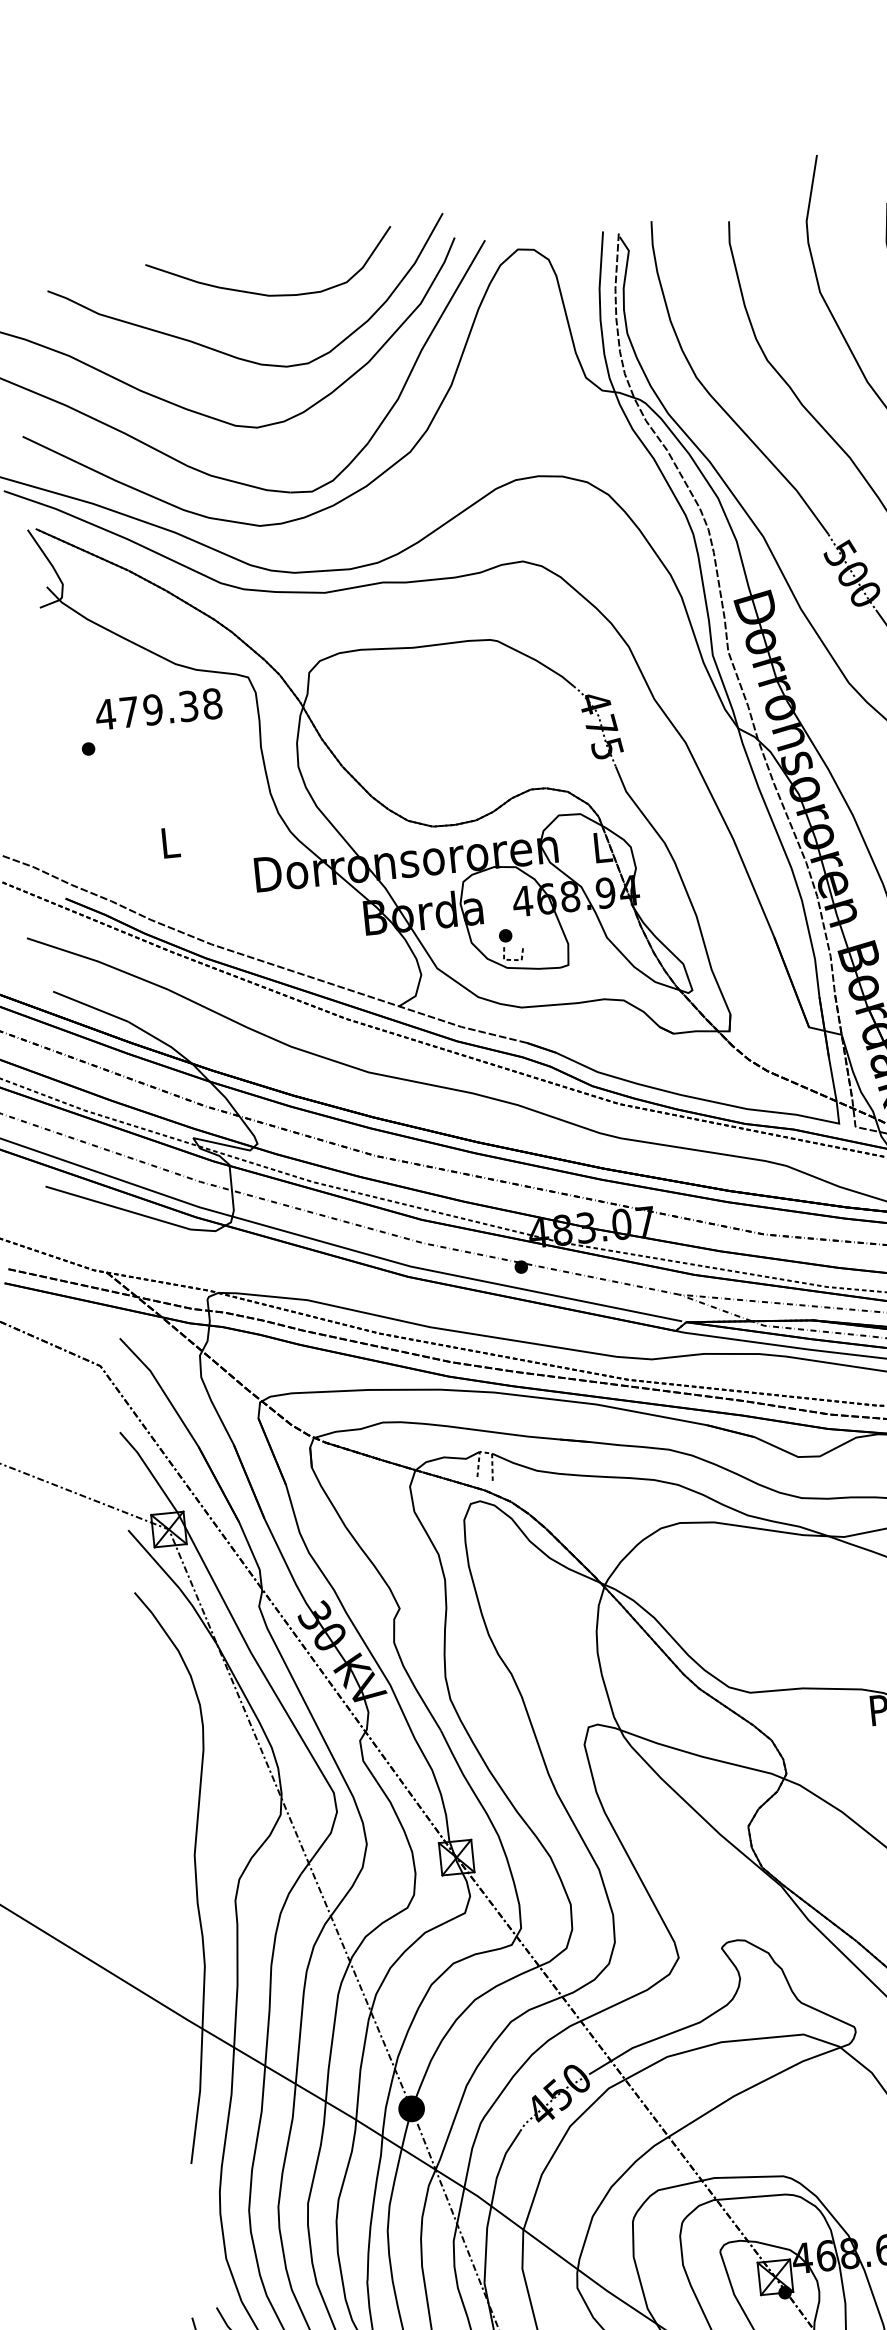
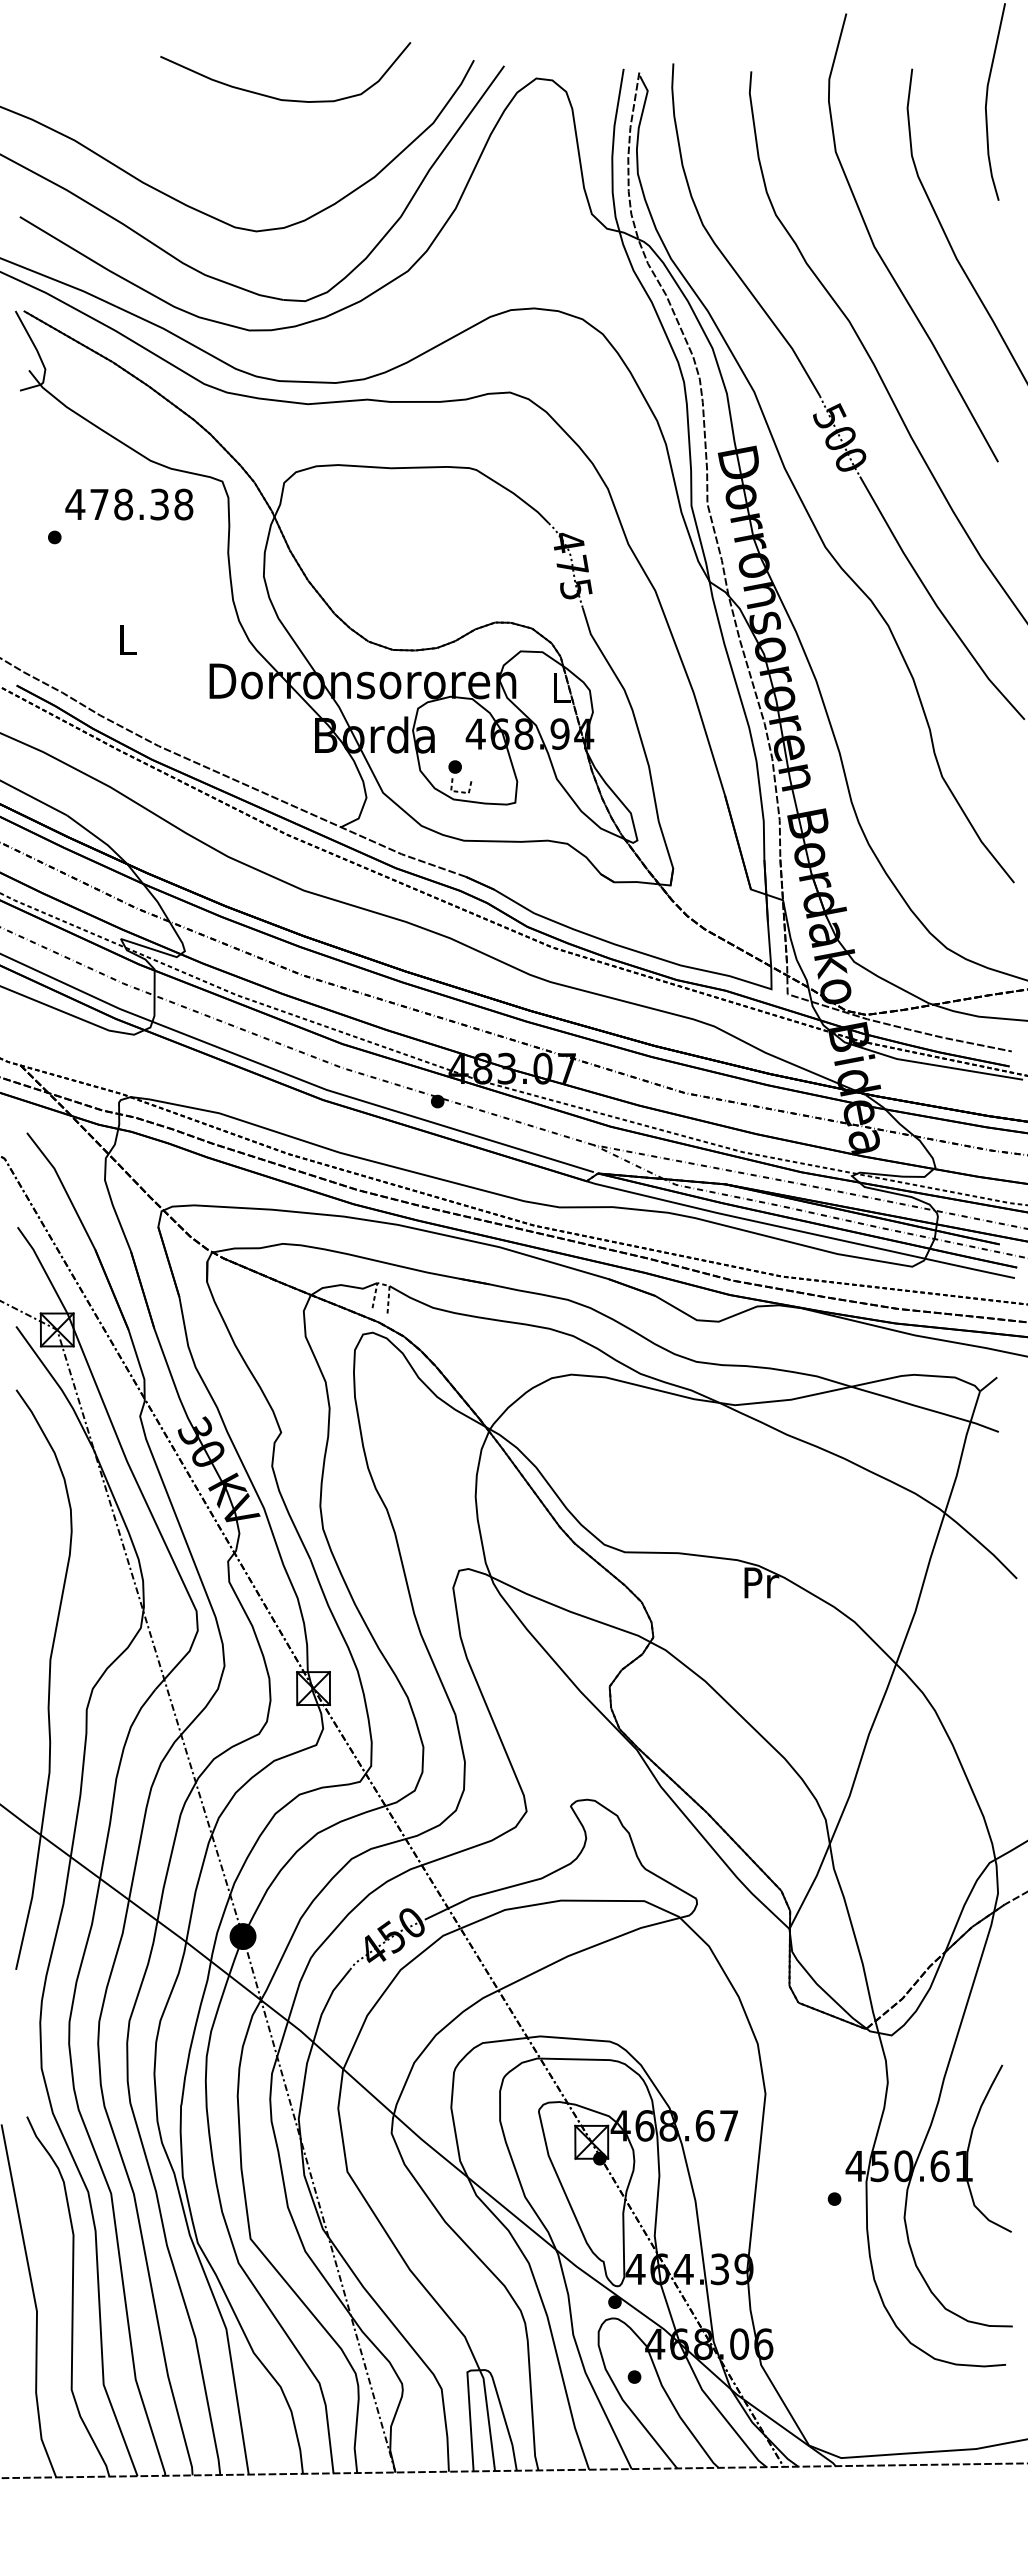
curve: (228, 353) -> (235, 154), removed
text: (153, 709) -> (123, 504), 479.38 -> 478.38

